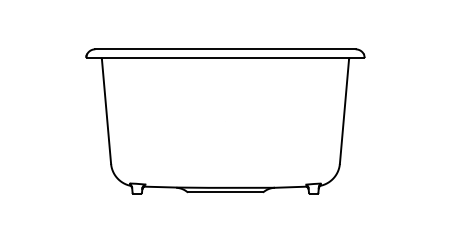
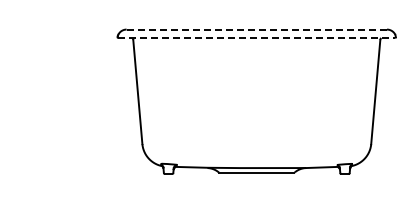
line: (225, 49) -> (256, 29), solid -> dashed
line: (225, 57) -> (256, 37), solid -> dashed

